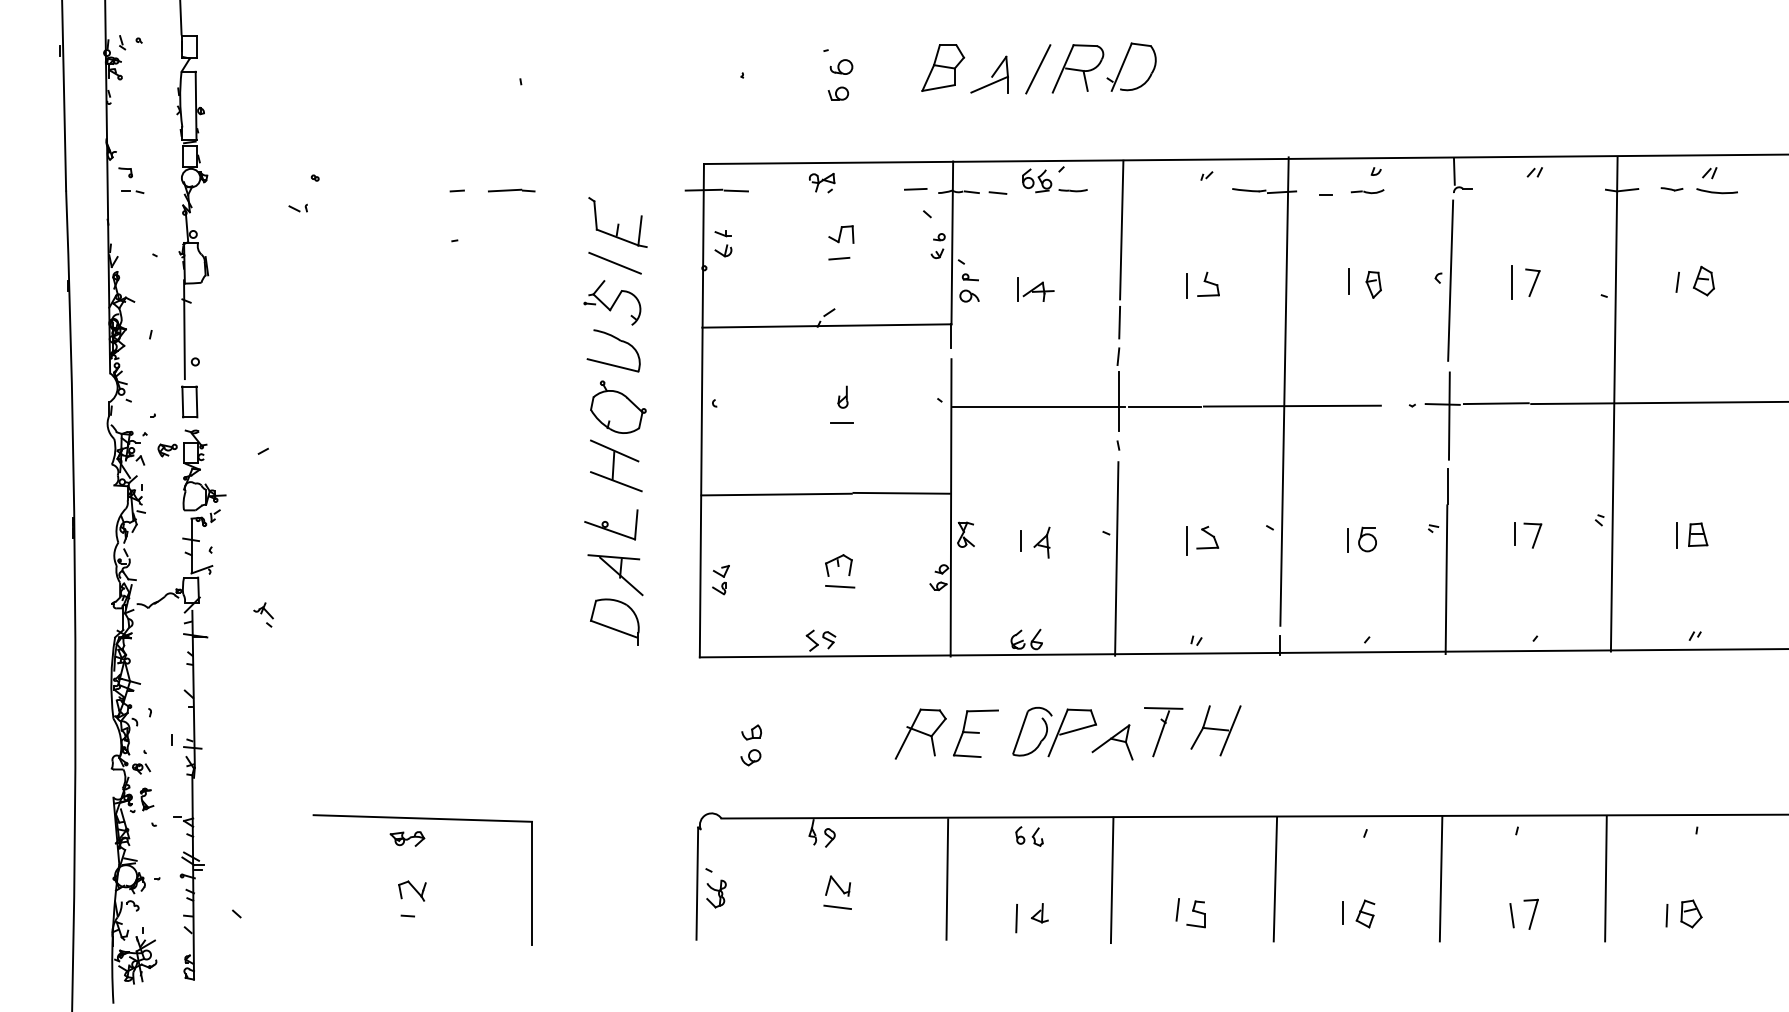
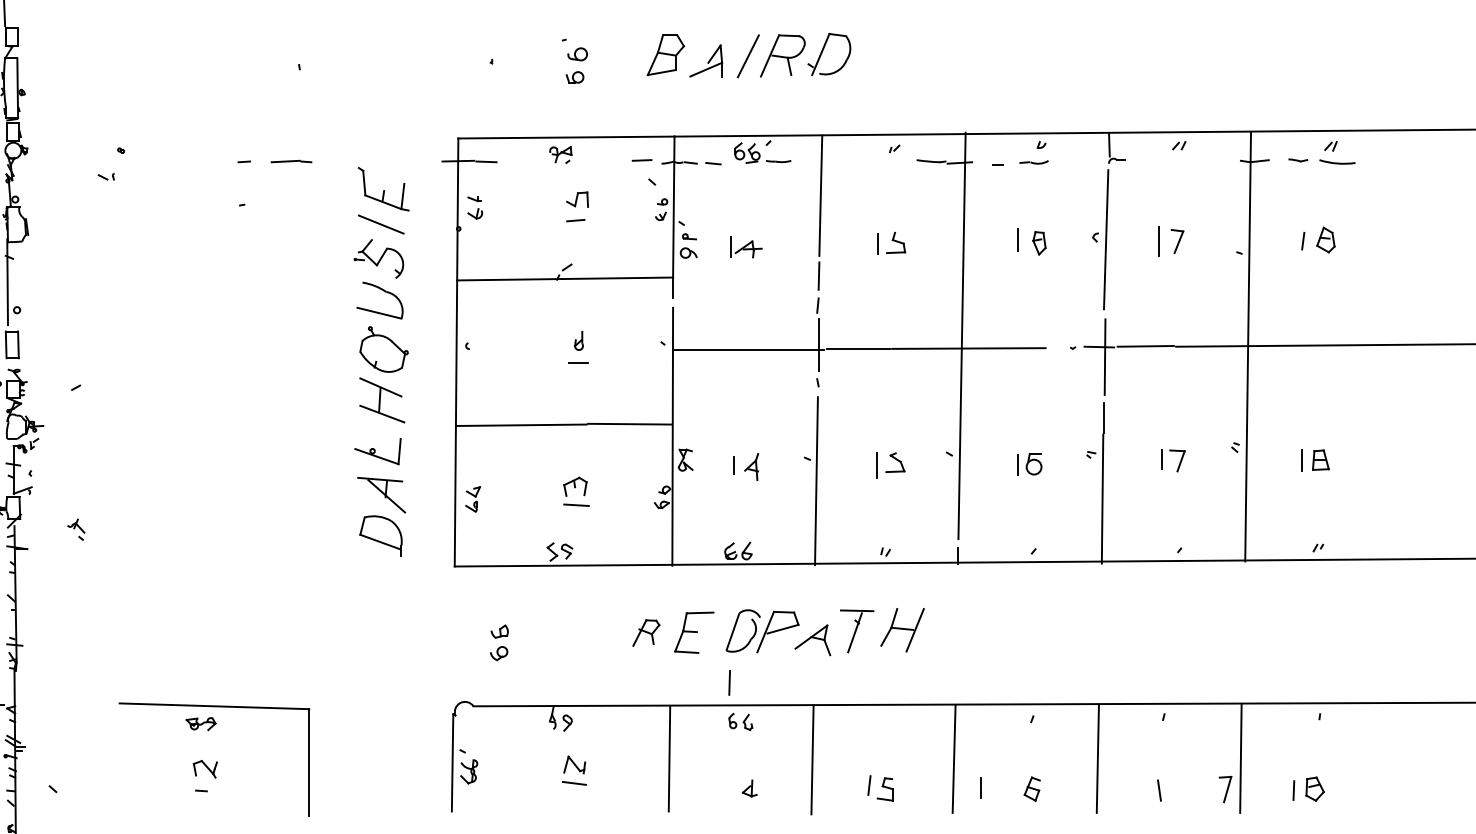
part: (920, 733) -> (646, 632), size x0.6
line: (1342, 912) -> (981, 787), moved
part: (1530, 913) -> (1224, 788), moved
line: (1016, 918) -> (729, 682), moved

